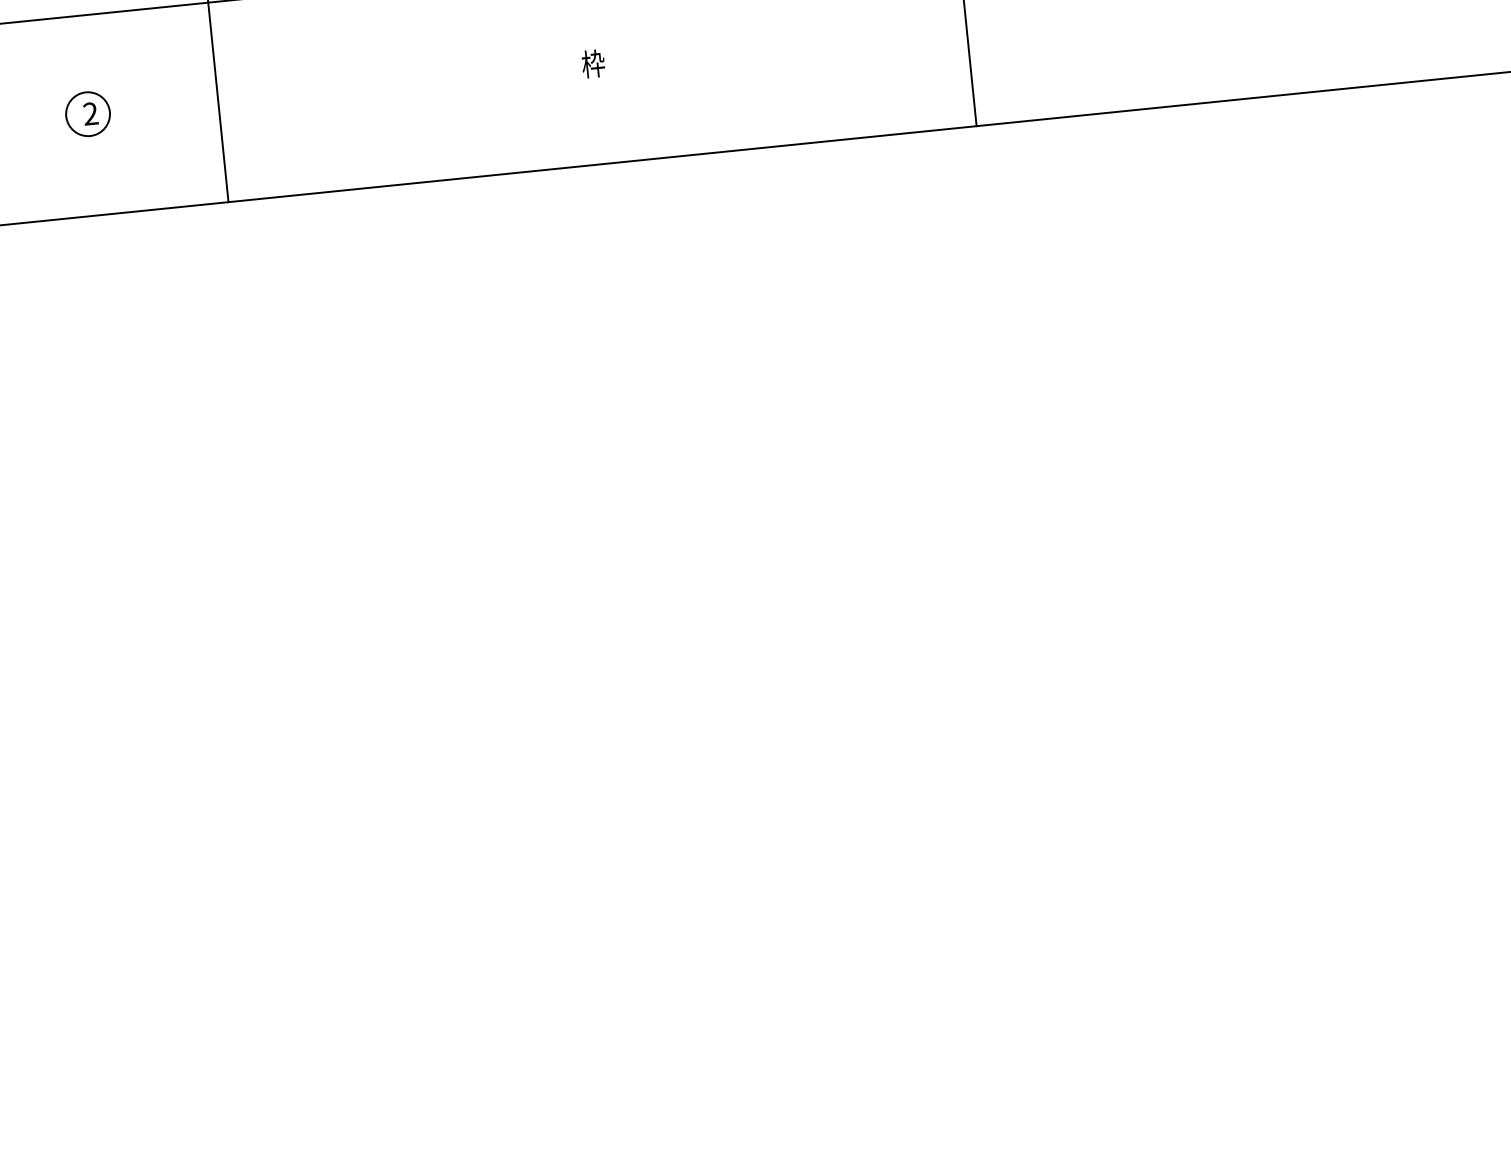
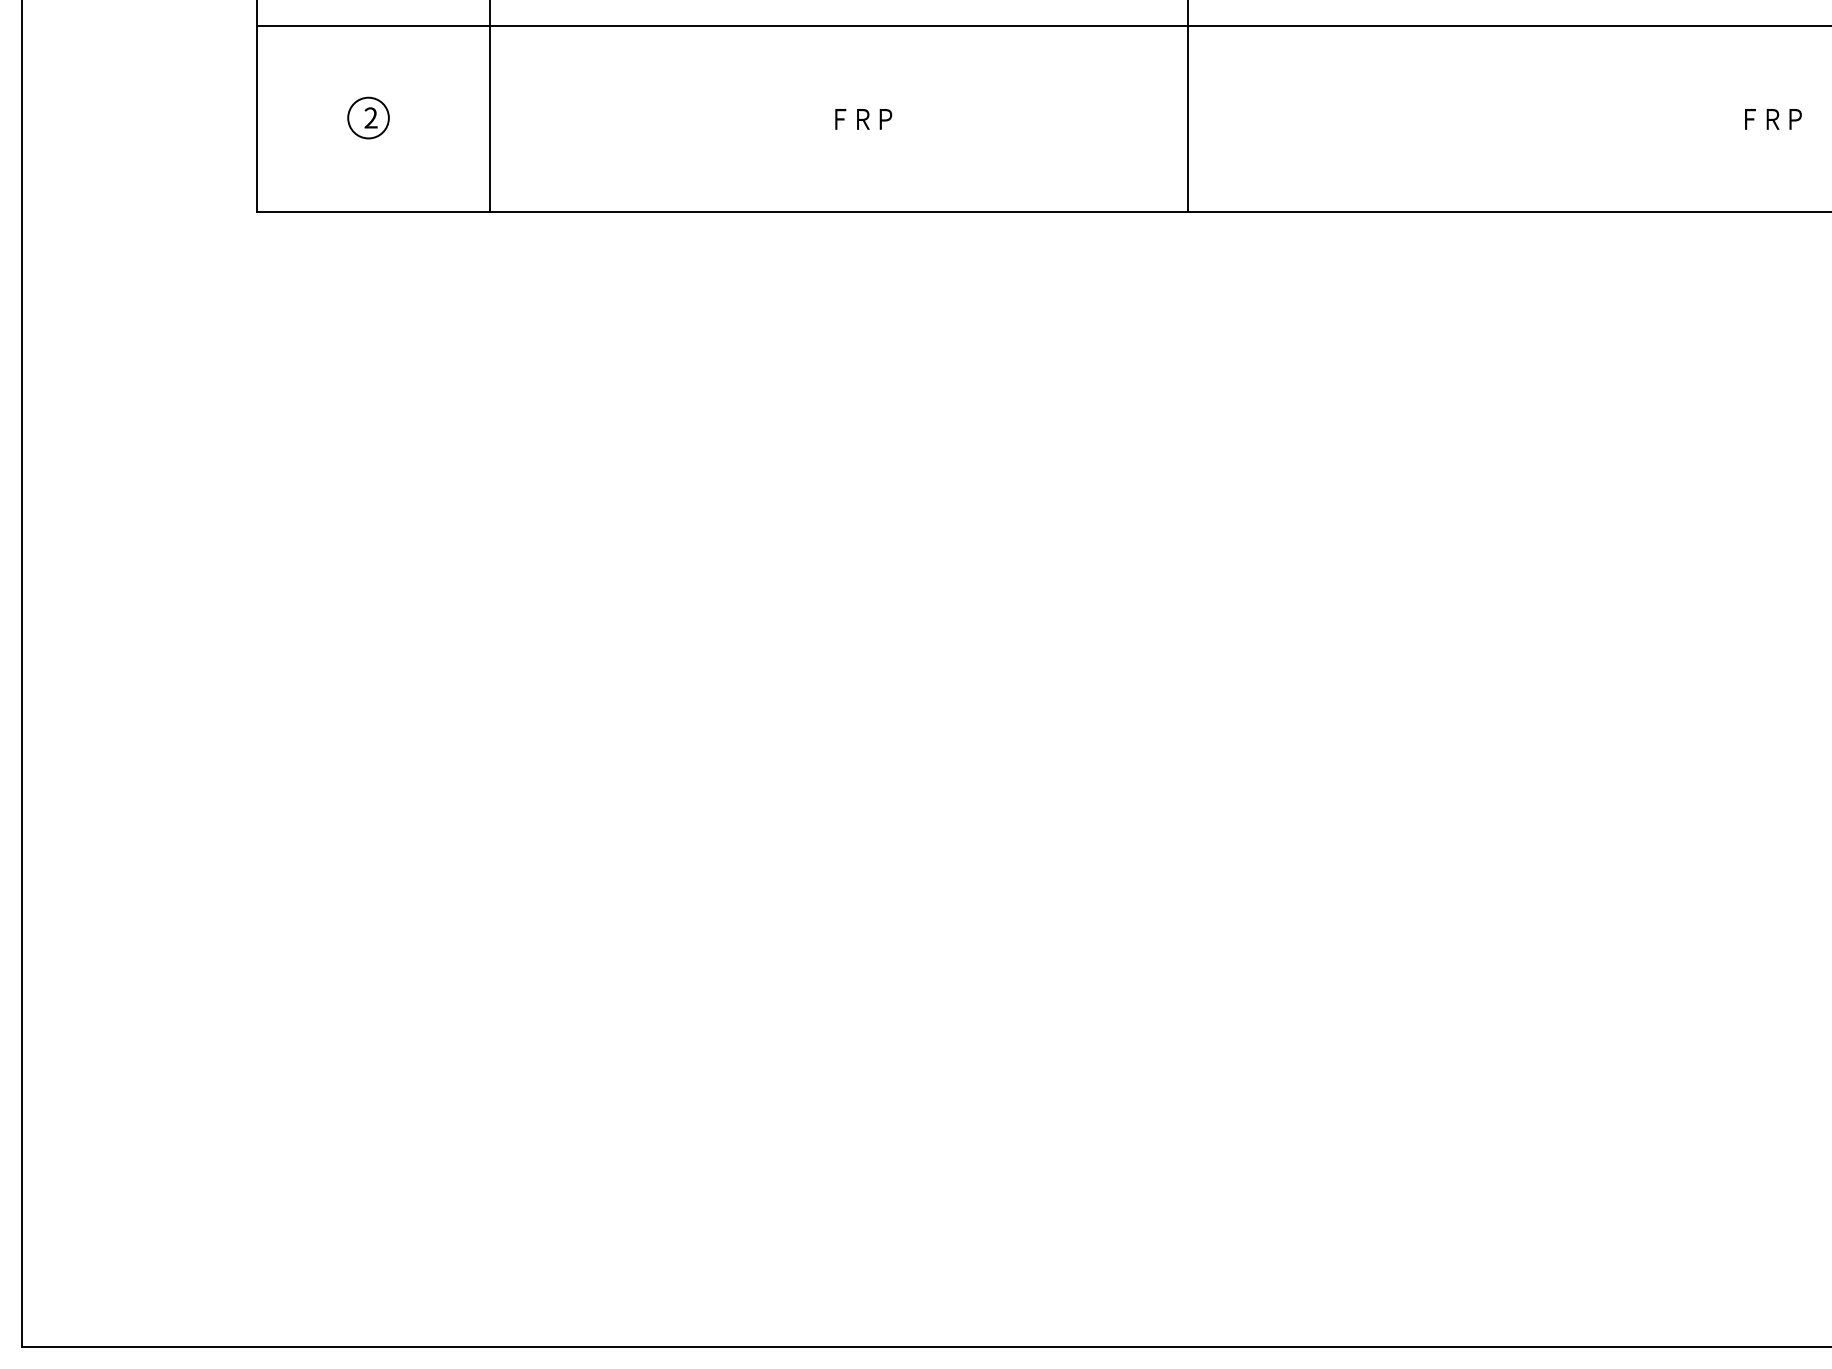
text: (615, 62) -> (860, 119), 枠 -> ＦＲＰ

